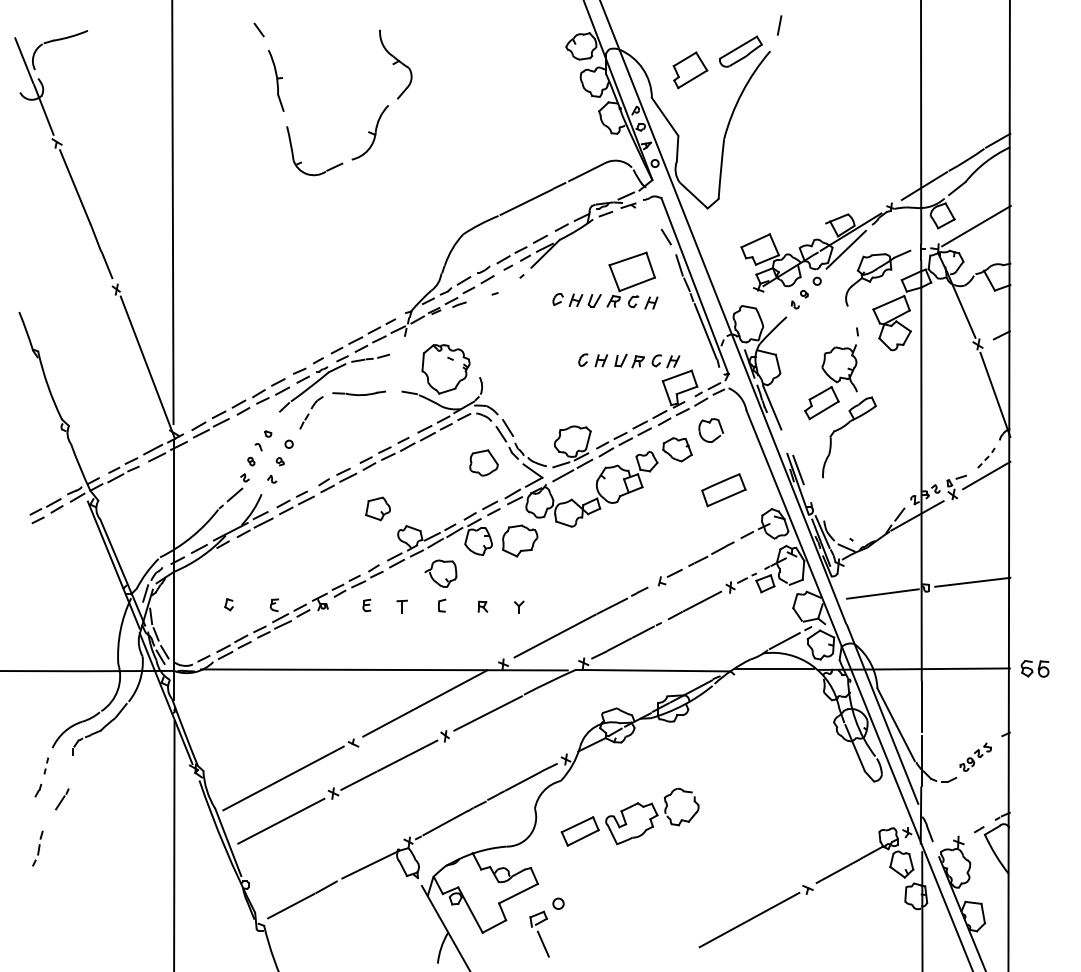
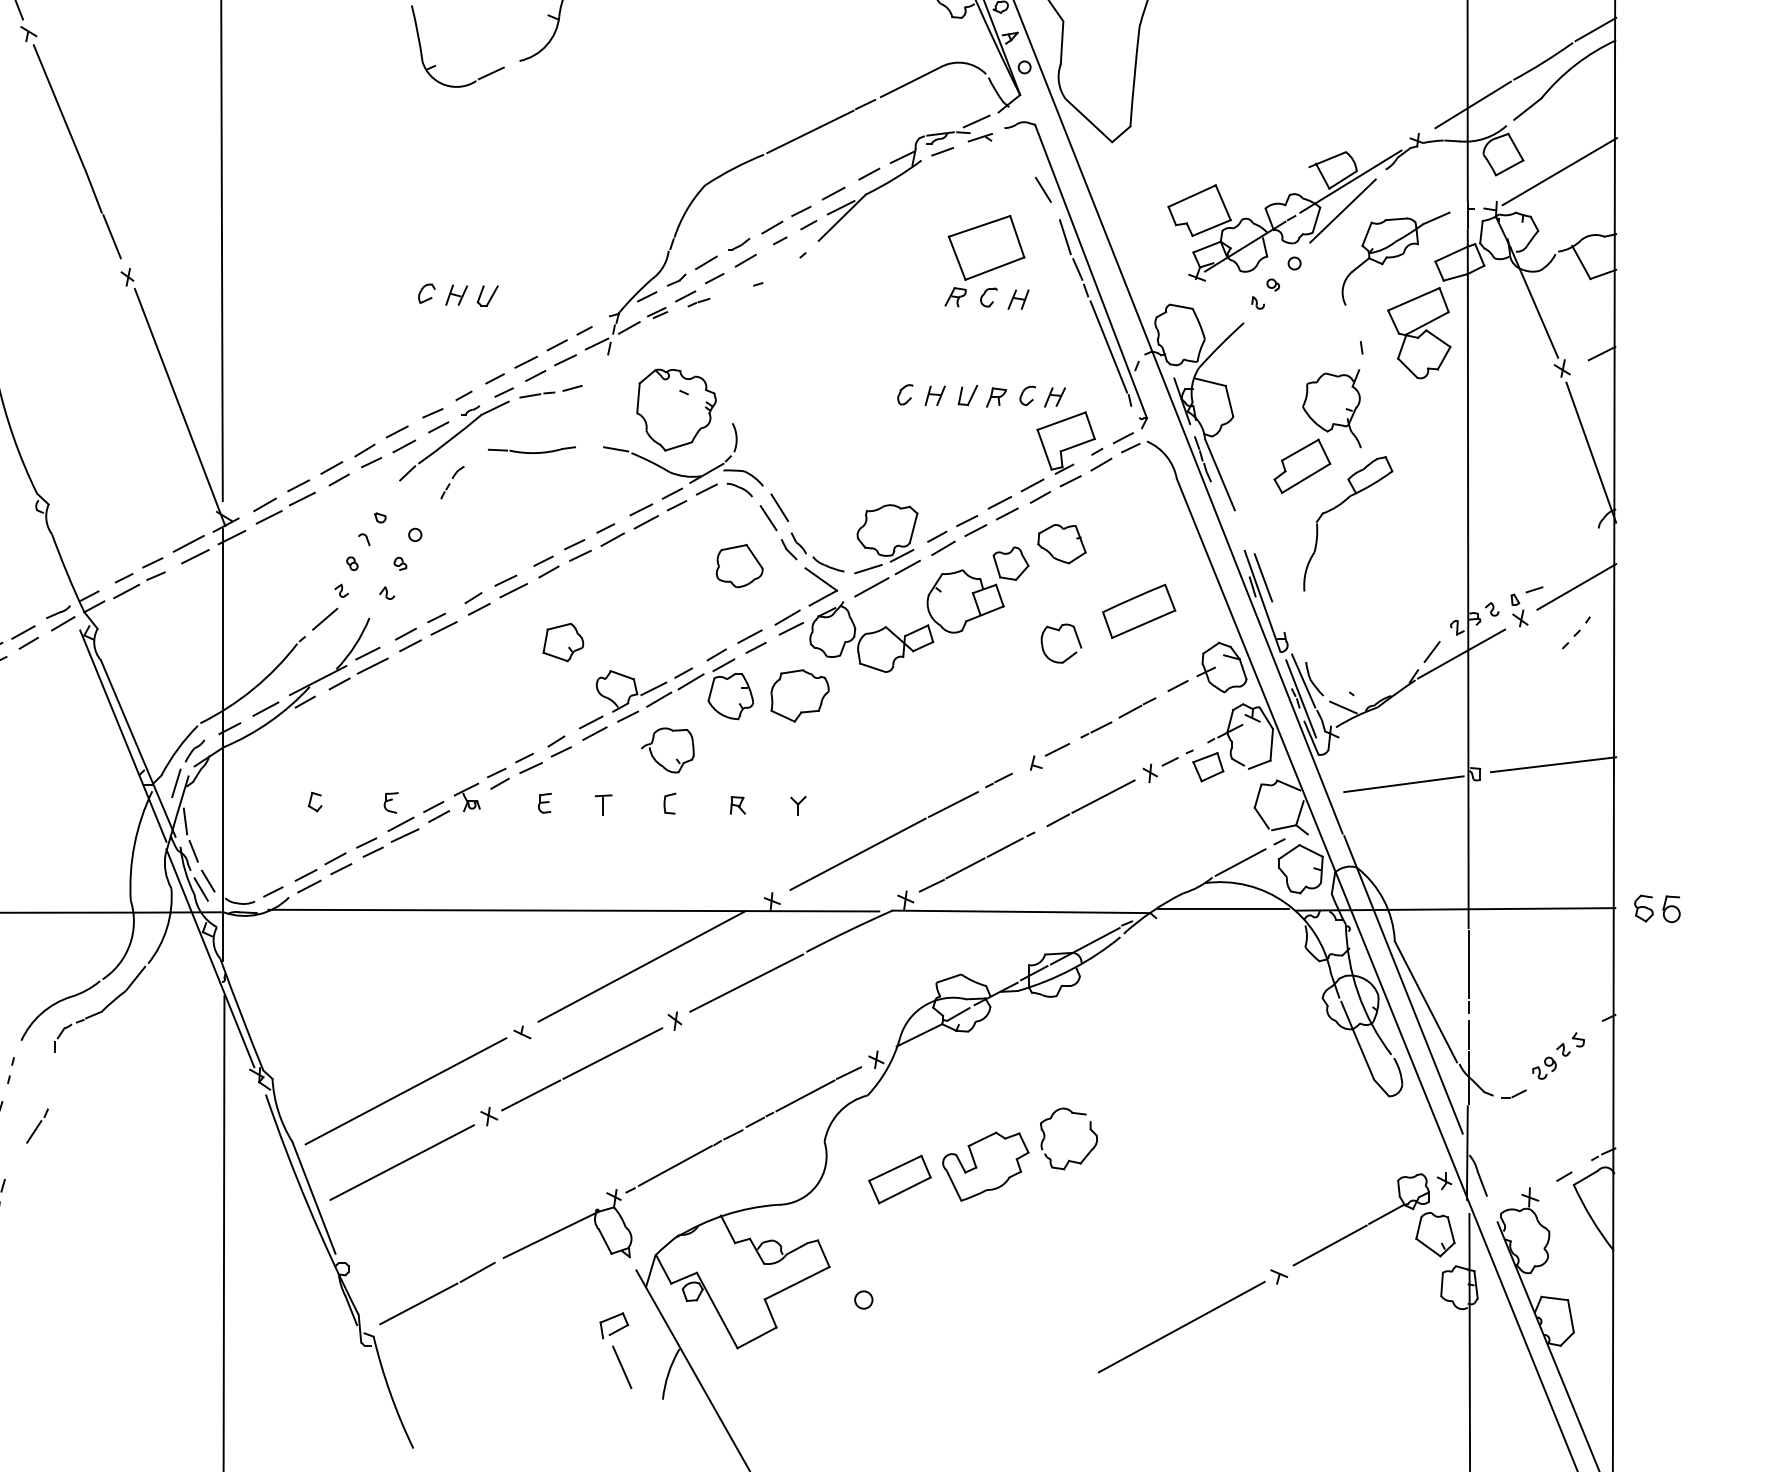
part: (576, 300) -> (457, 295), moved
part: (311, 412) -> (452, 481), size x0.6
part: (710, 423) -> (1060, 631), moved
part: (986, 457) -> (1576, 631), moved
part: (539, 933) -> (615, 1349), moved

